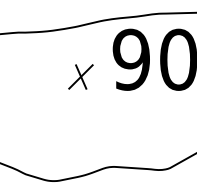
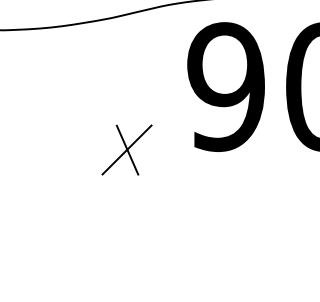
part: (80, 76) -> (126, 149), moved

